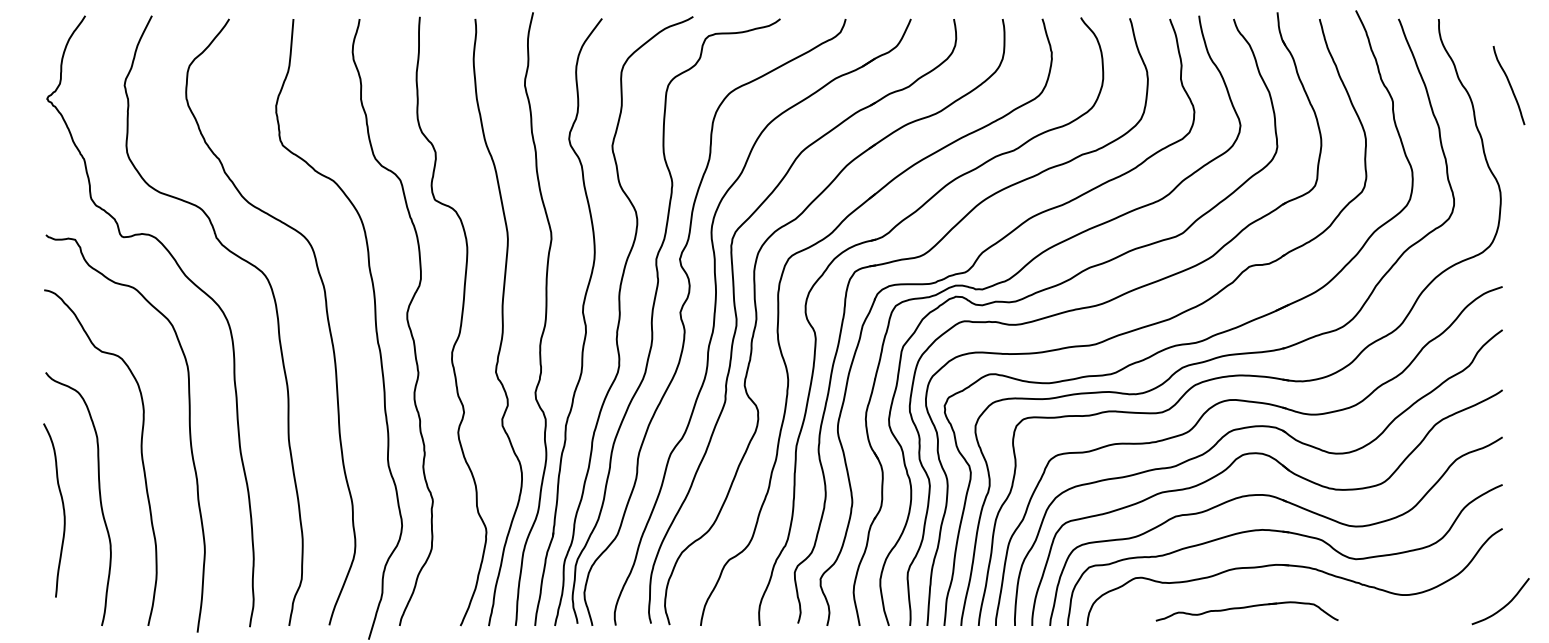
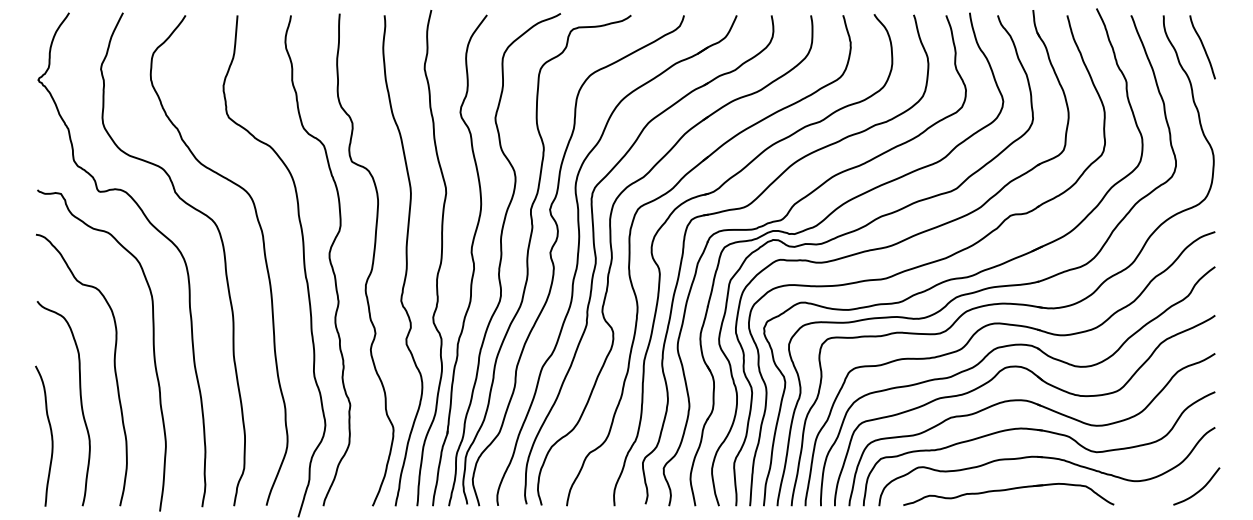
curve: (1509, 85) -> (1203, 47), moved
curve: (62, 508) -> (50, 434), moved
curve: (1504, 605) -> (1199, 489), moved
part: (1246, 611) -> (1008, 494), size x1.43

